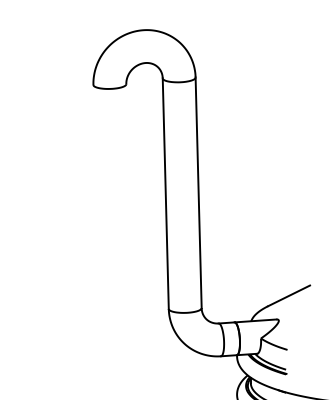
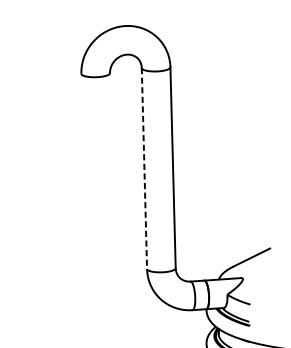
line: (165, 194) -> (144, 169), solid -> dashed

